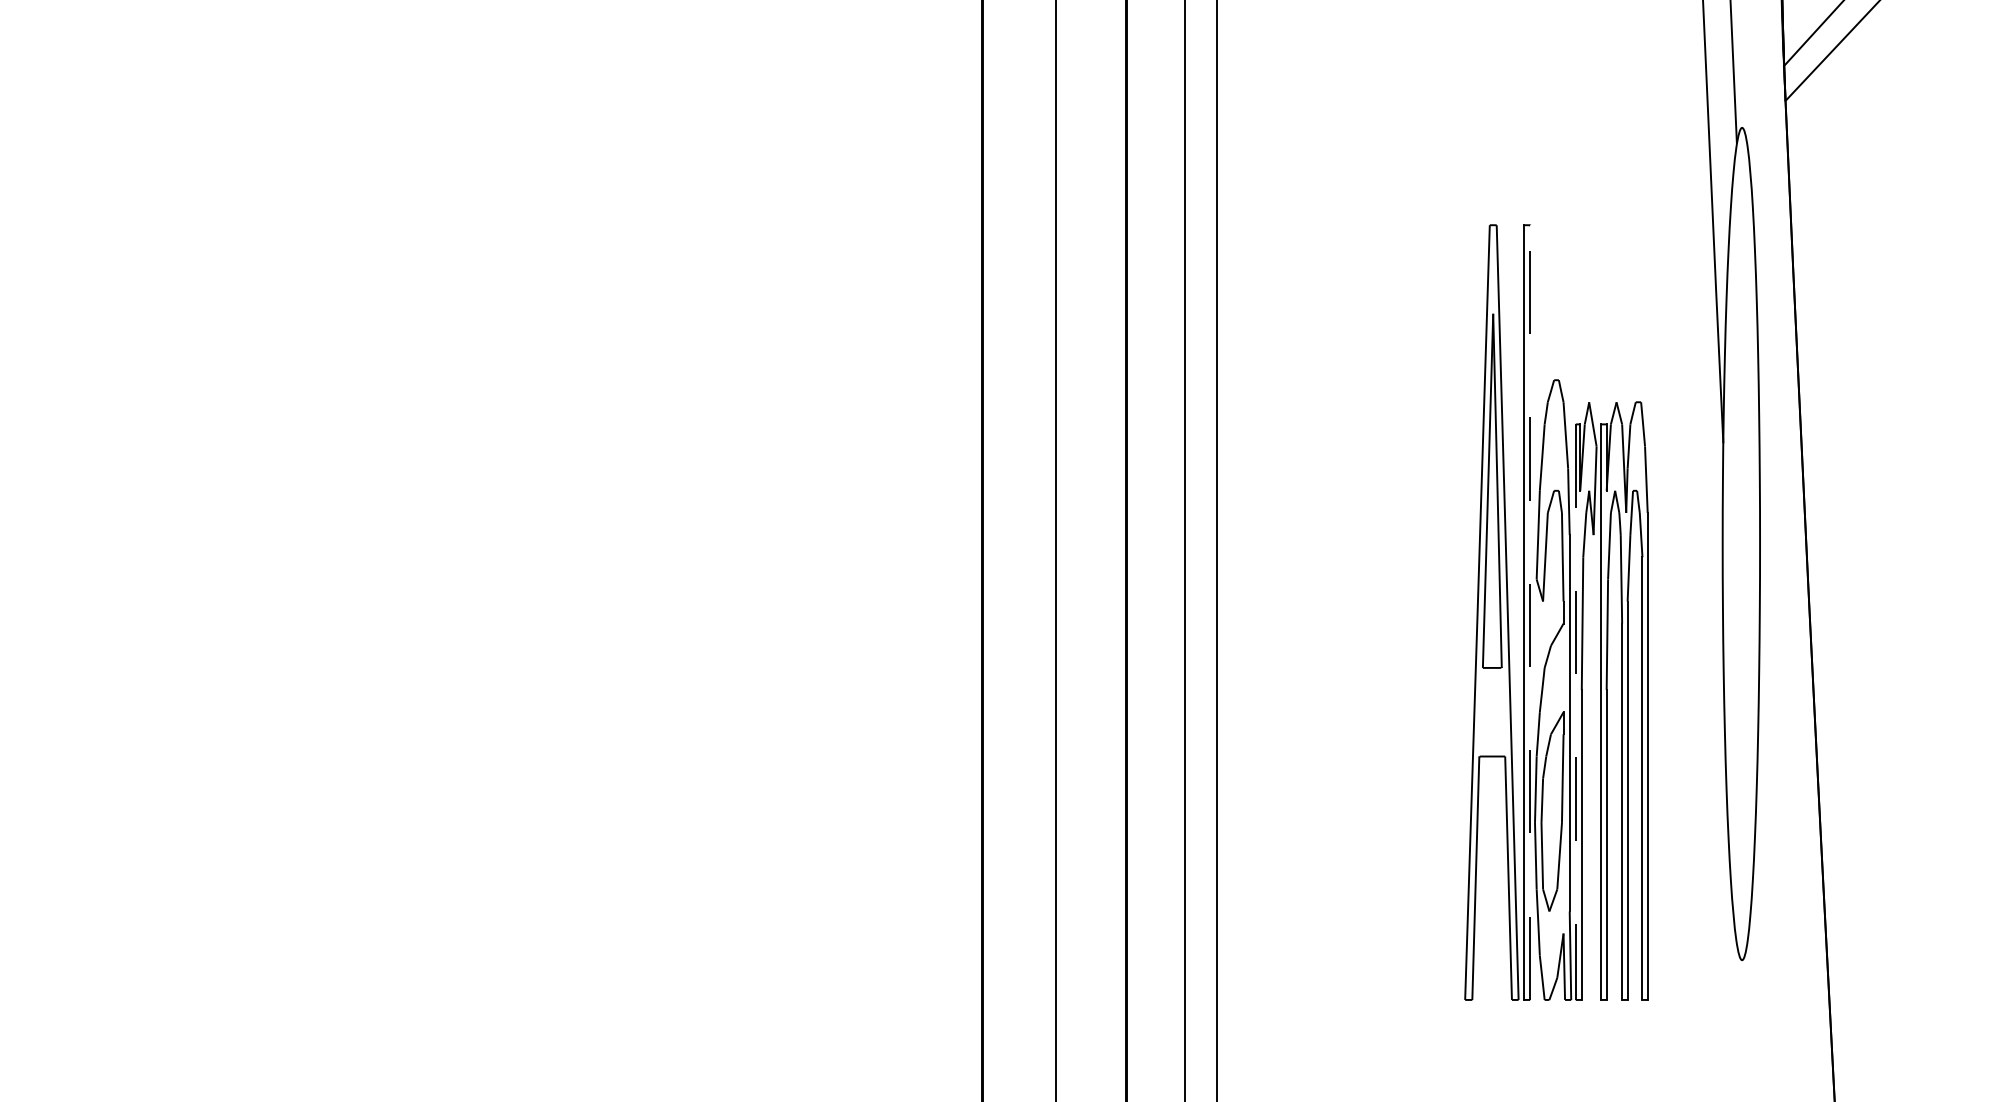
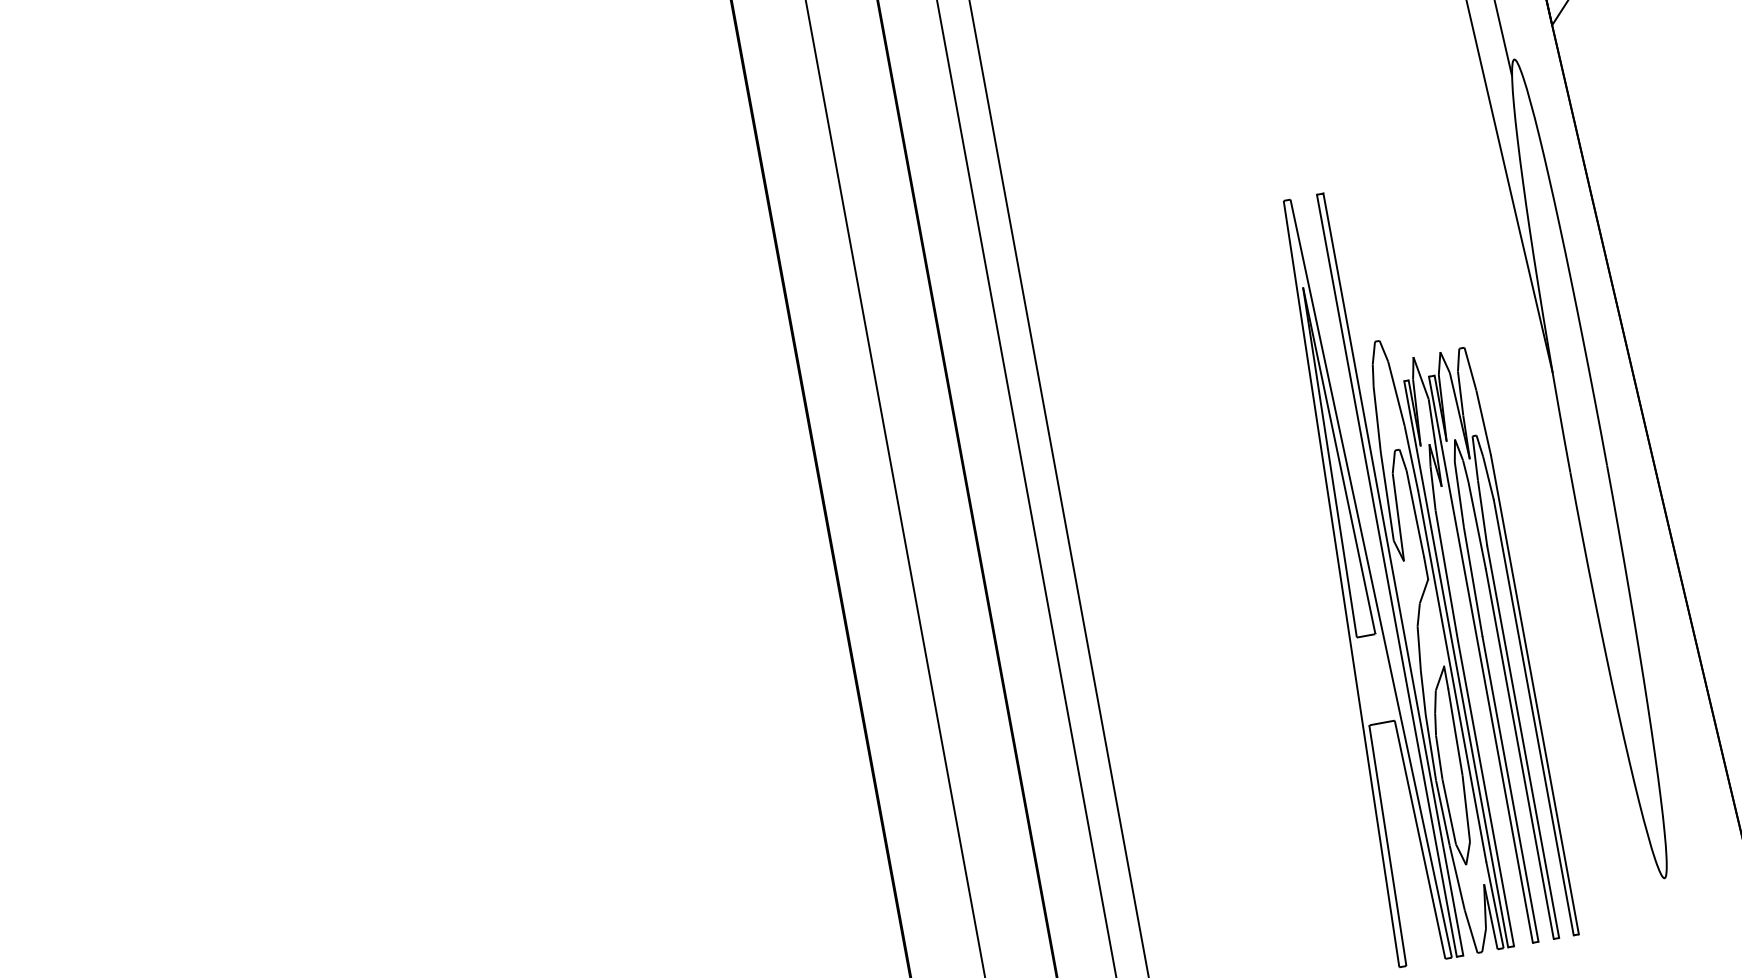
line: (1530, 612) -> (1393, 574), dashed -> solid
line: (1575, 712) -> (1455, 664), dashed -> solid

